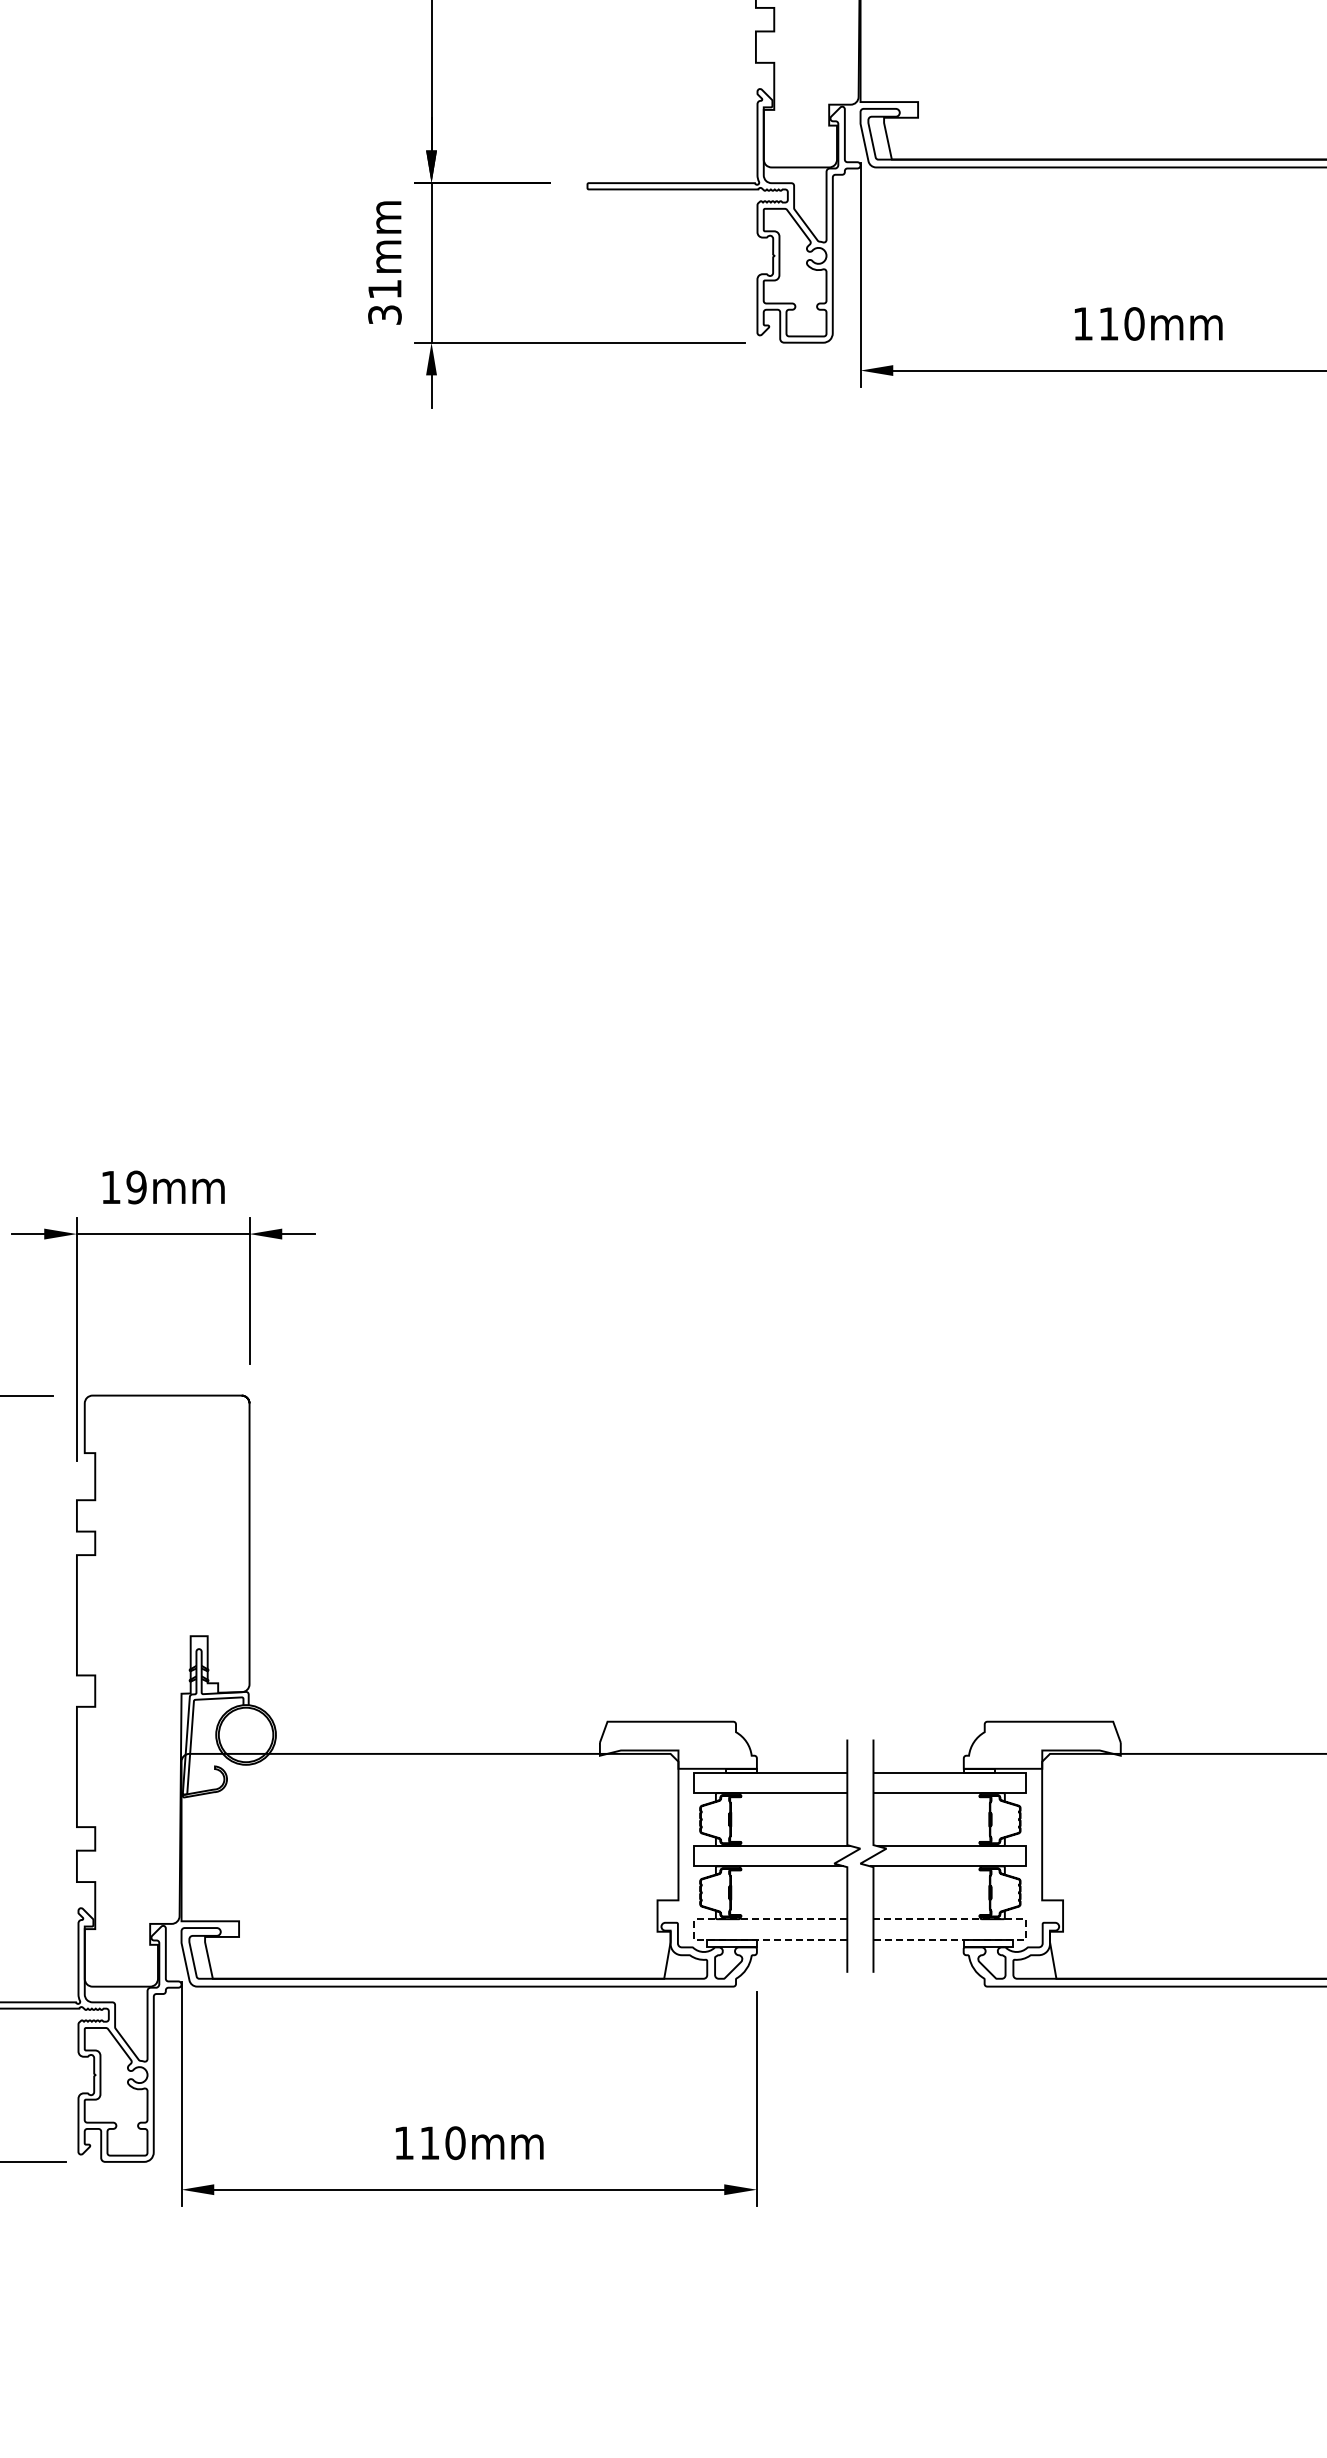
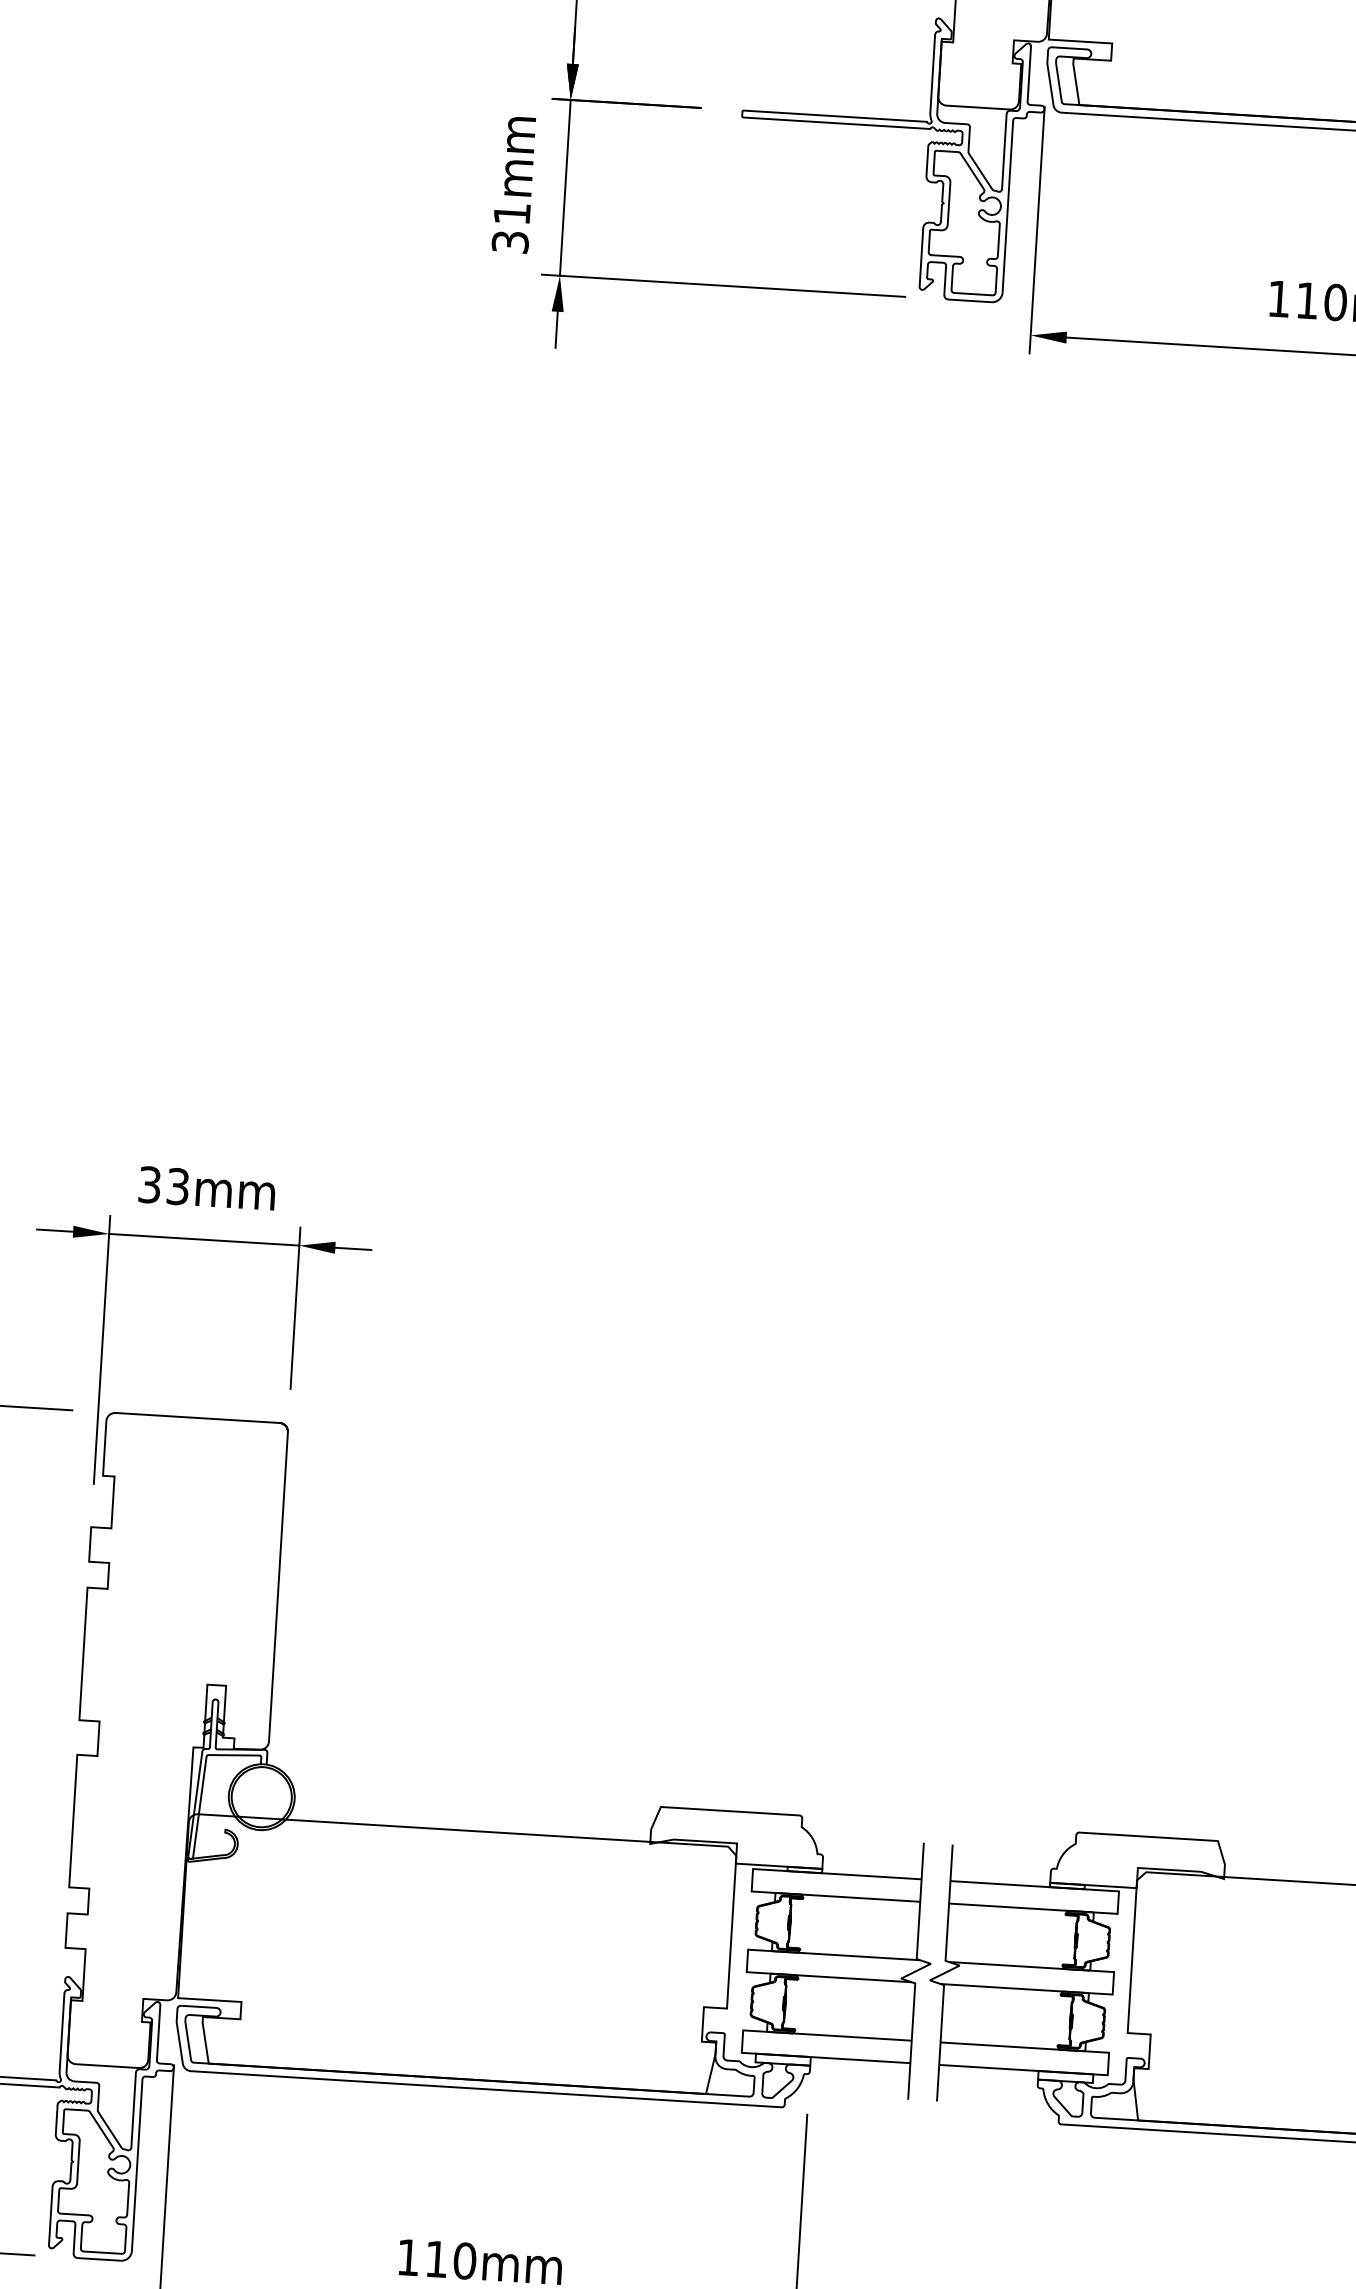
text: (123, 1187) -> (163, 1185), 19mm -> 33mm
line: (694, 1928) -> (742, 2040), dashed -> solid
line: (1026, 1929) -> (1108, 2064), dashed -> solid

